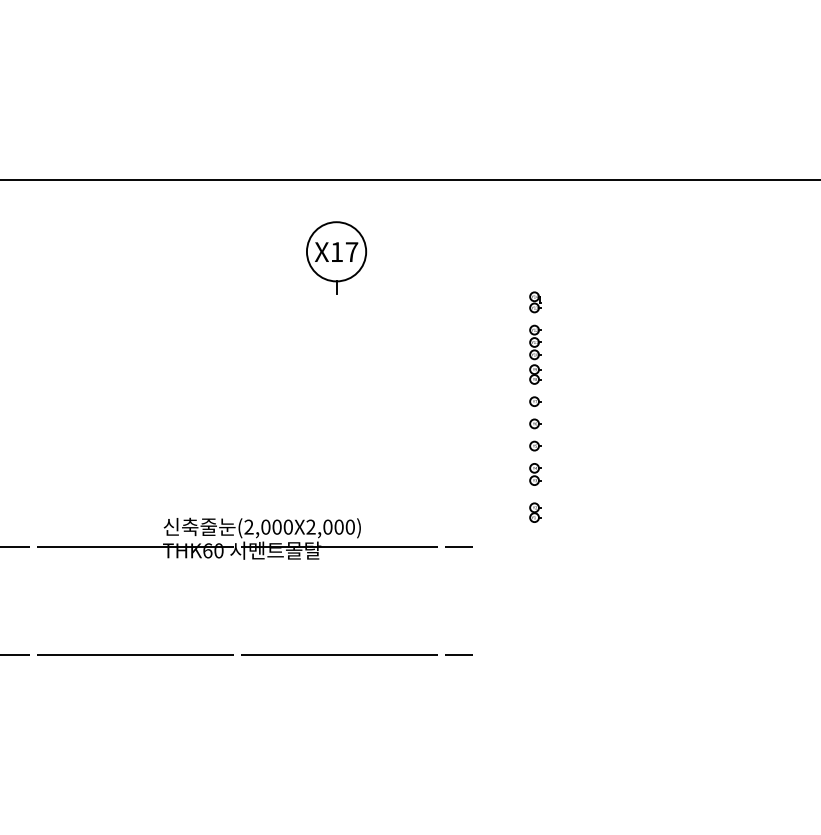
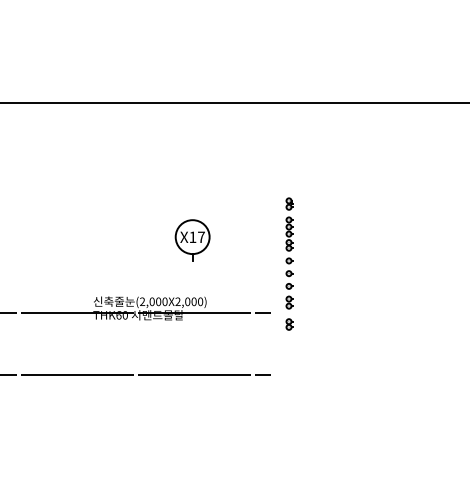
part: (336, 257) -> (192, 240), moved
part: (535, 406) -> (289, 263), moved

